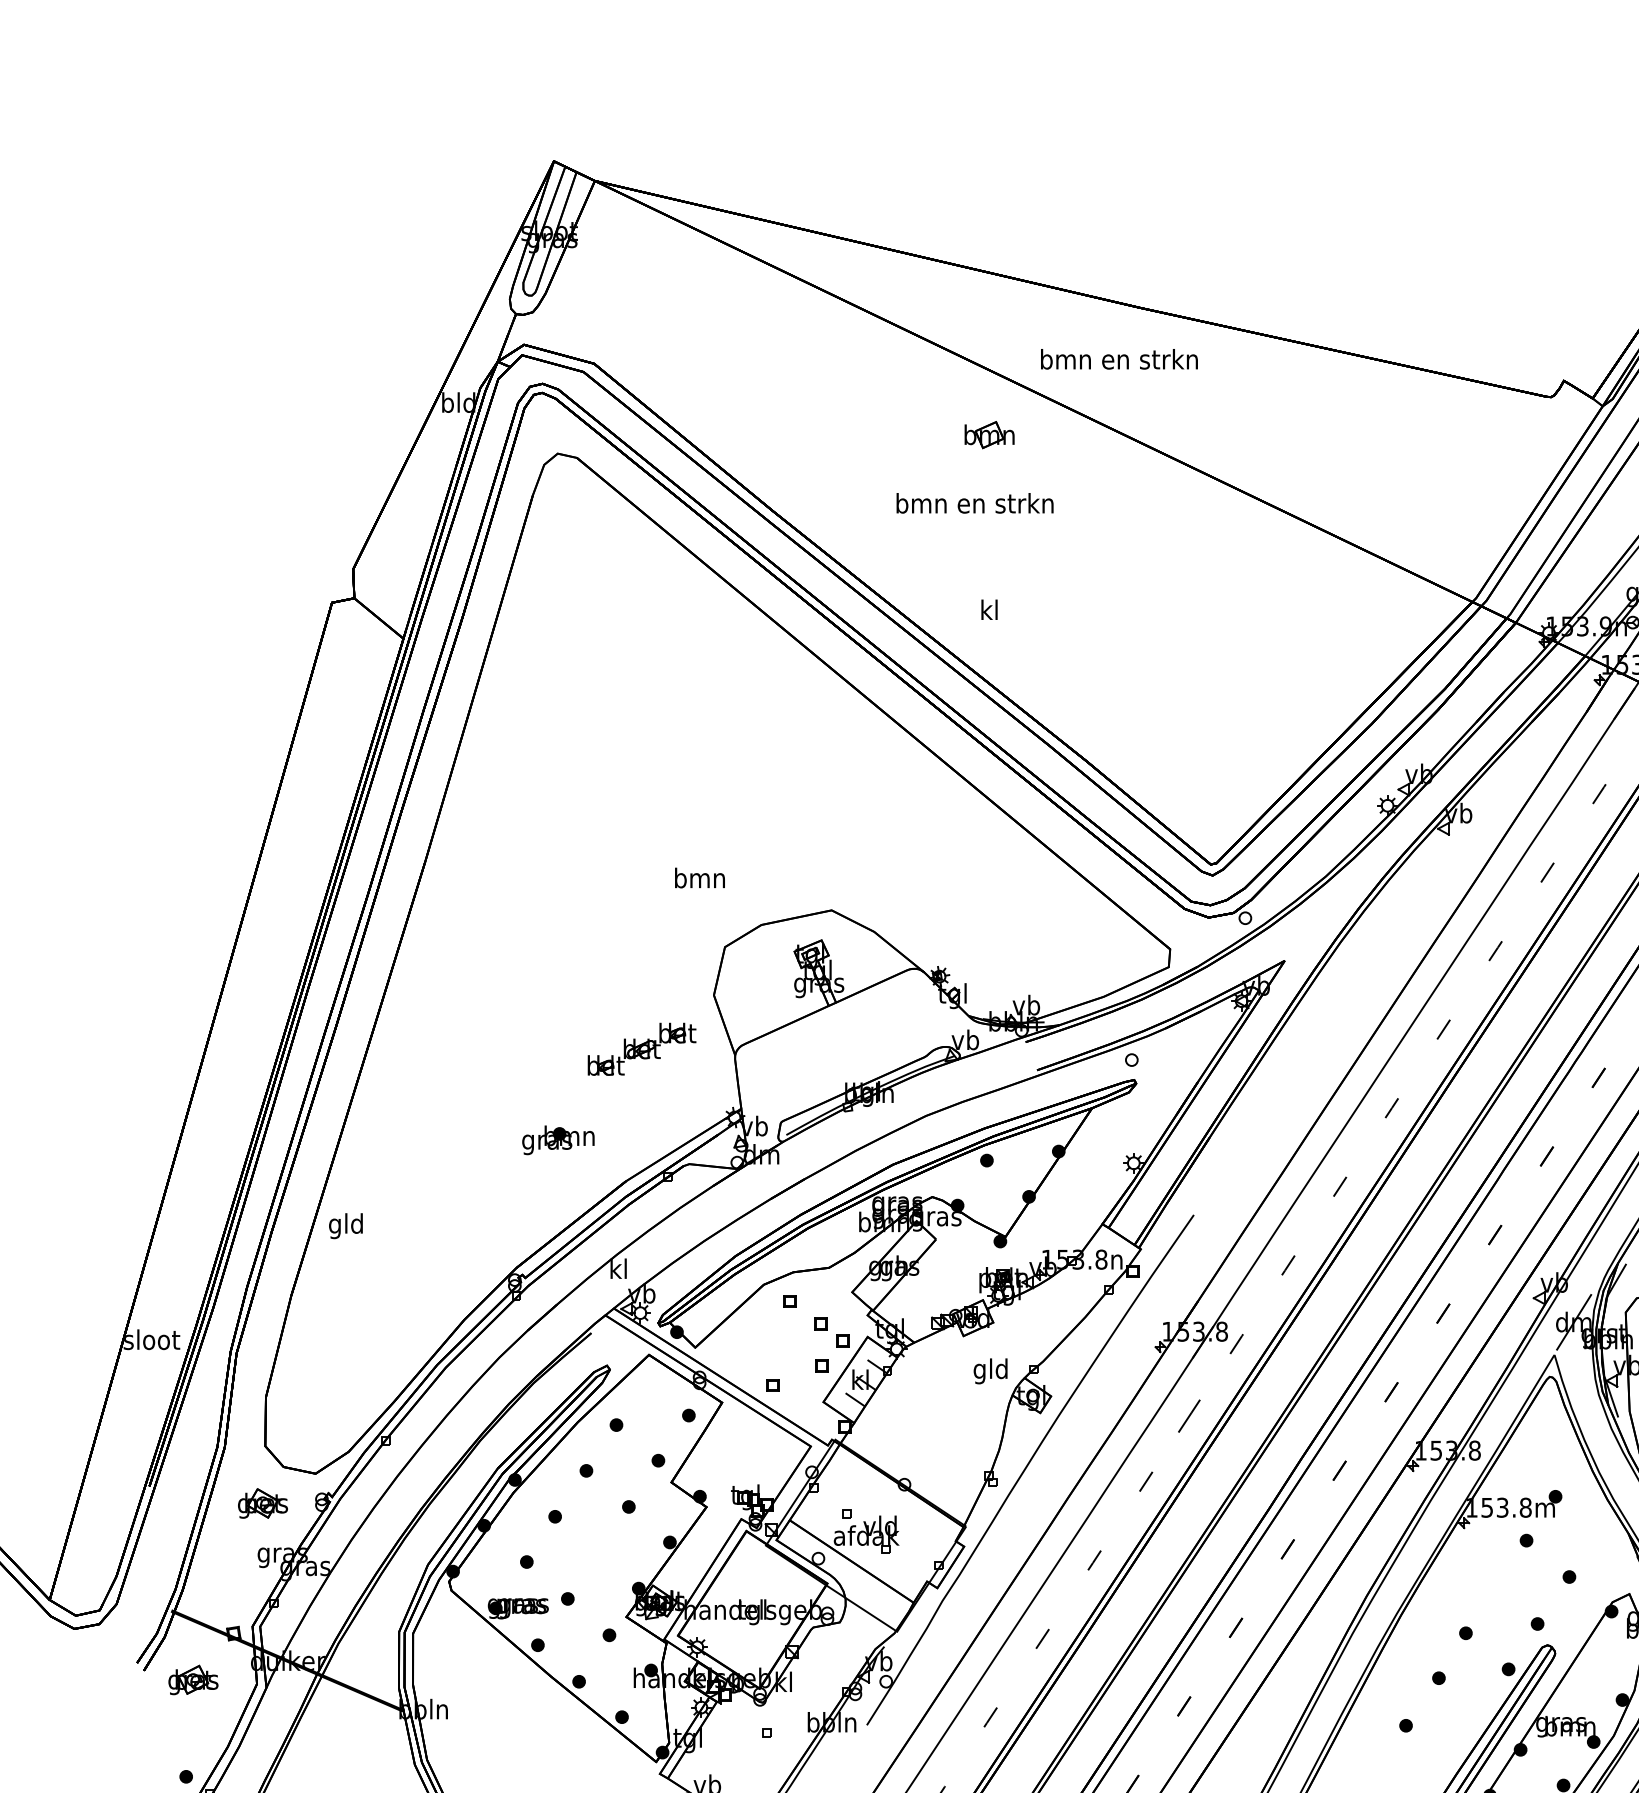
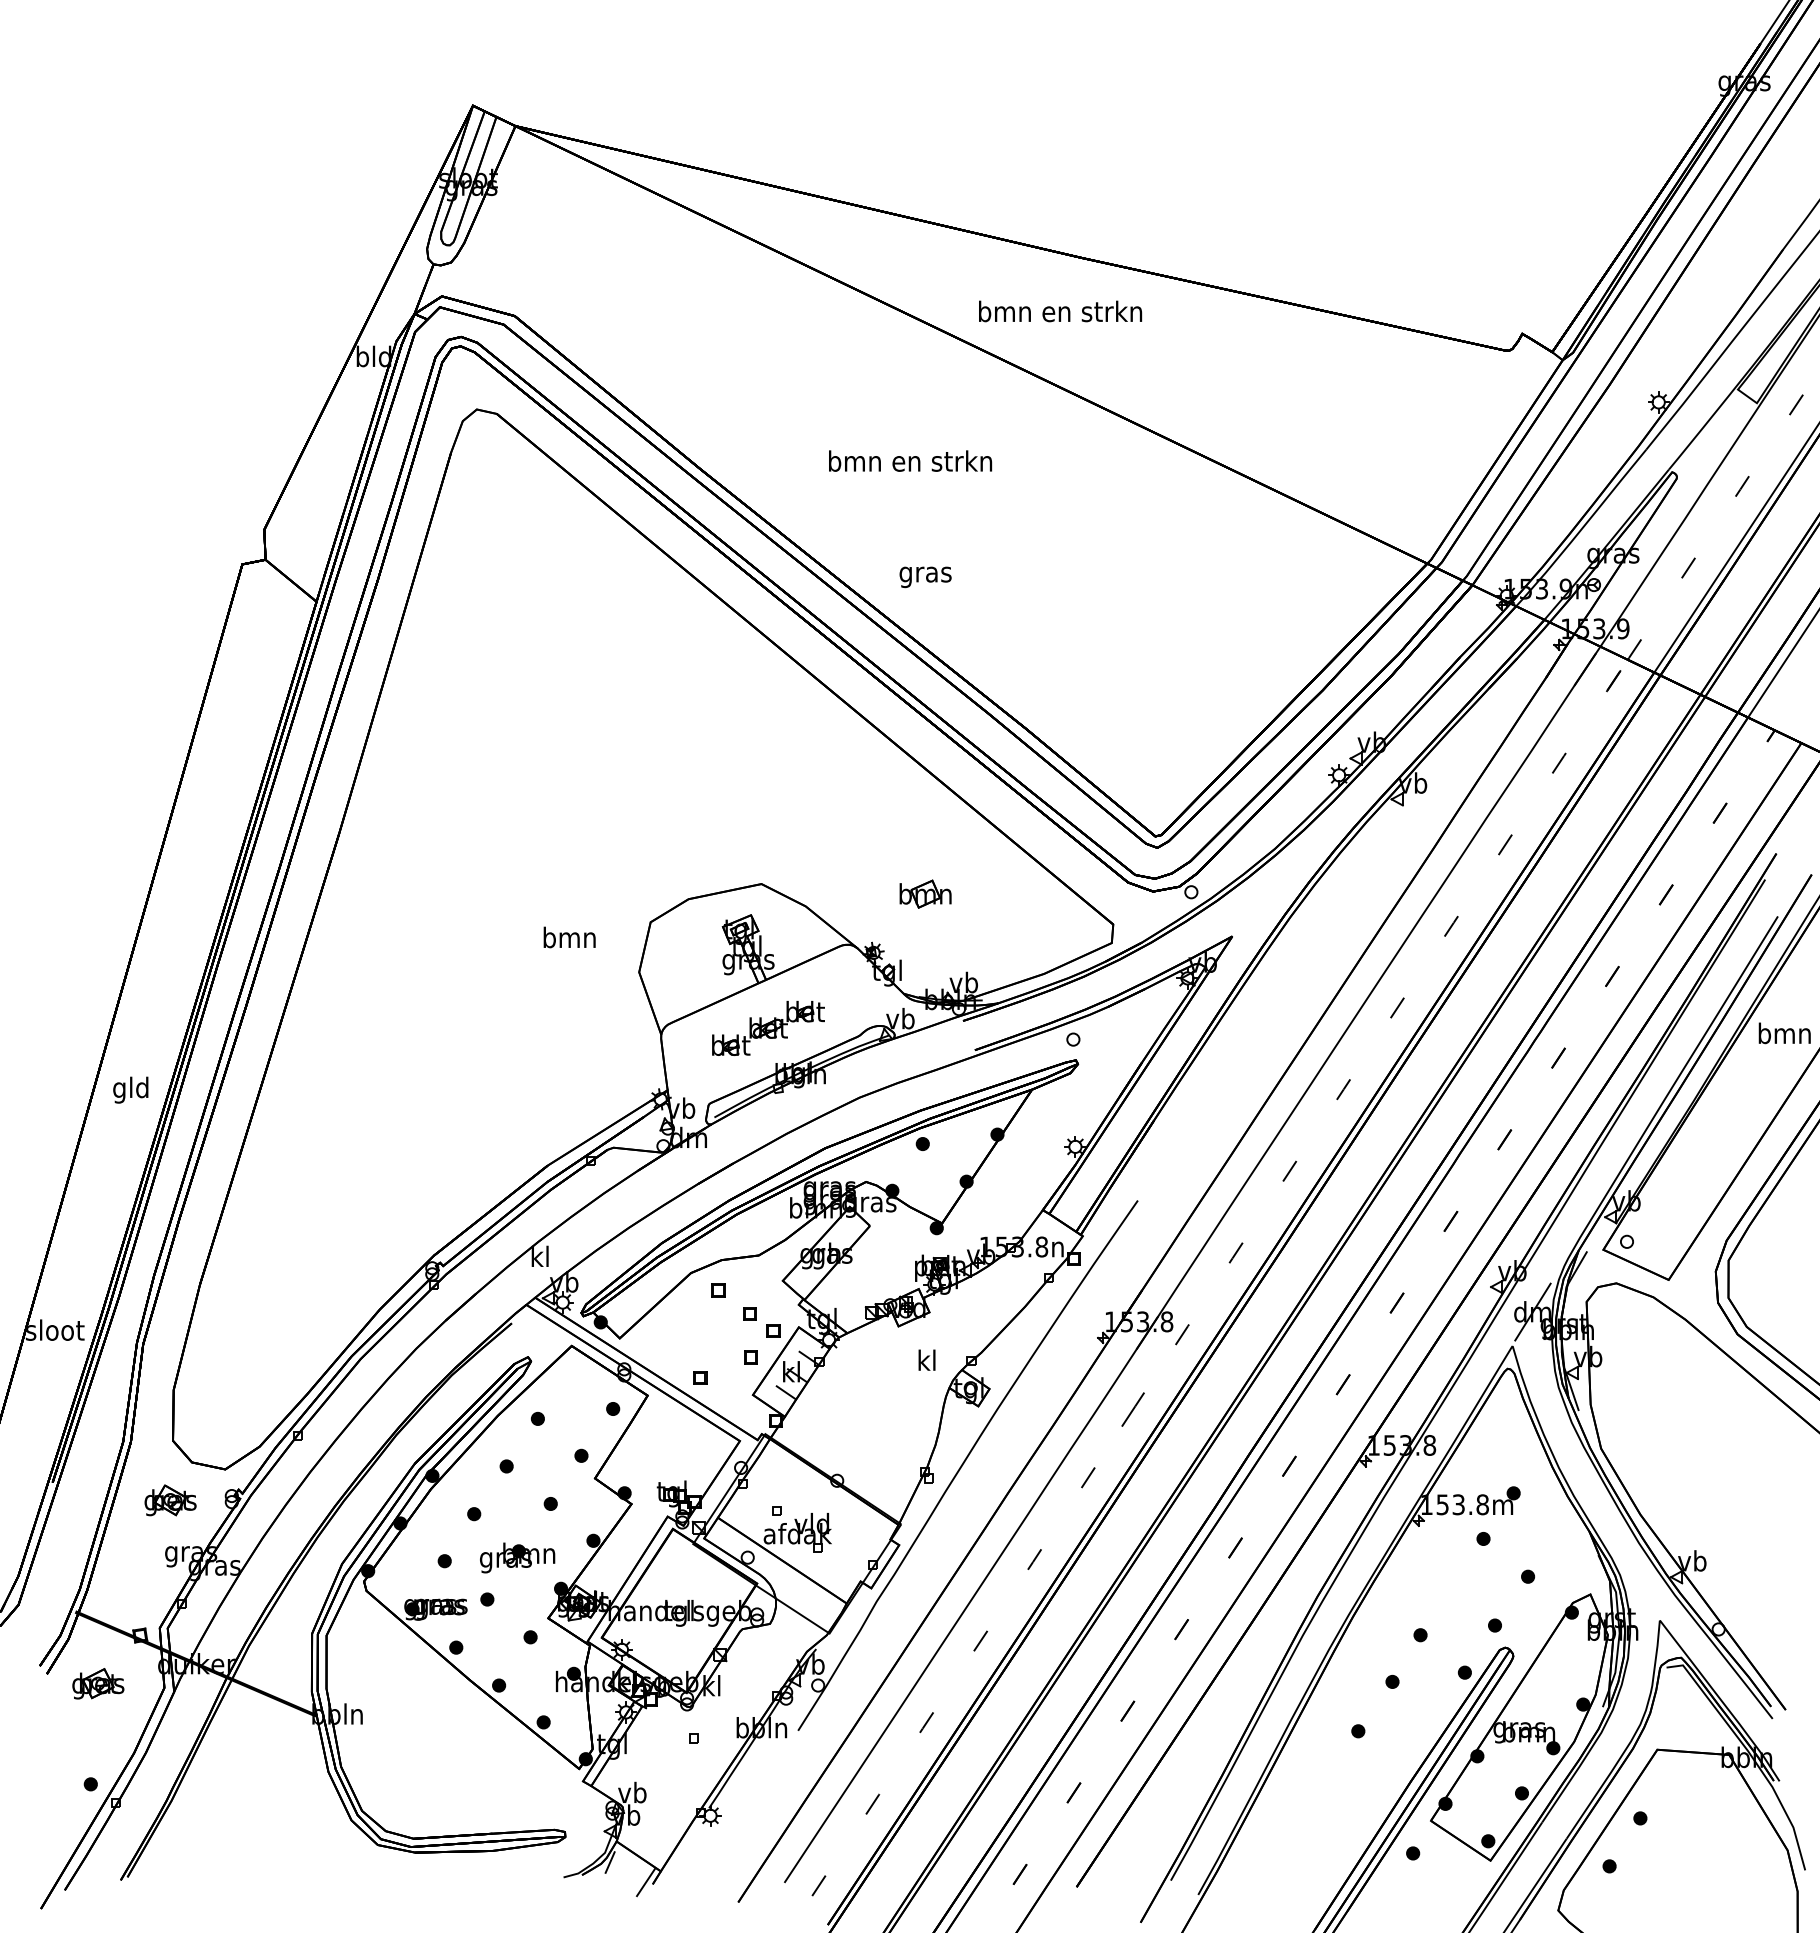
part: (989, 434) -> (925, 893), moved
text: (989, 612) -> (925, 574), kl -> gras
text: (699, 878) -> (569, 937), moved
part: (642, 1049) -> (768, 1028), moved
part: (558, 1139) -> (517, 1557), moved
text: (345, 1225) -> (130, 1089), moved
text: (990, 1370) -> (926, 1362), gld -> kl

